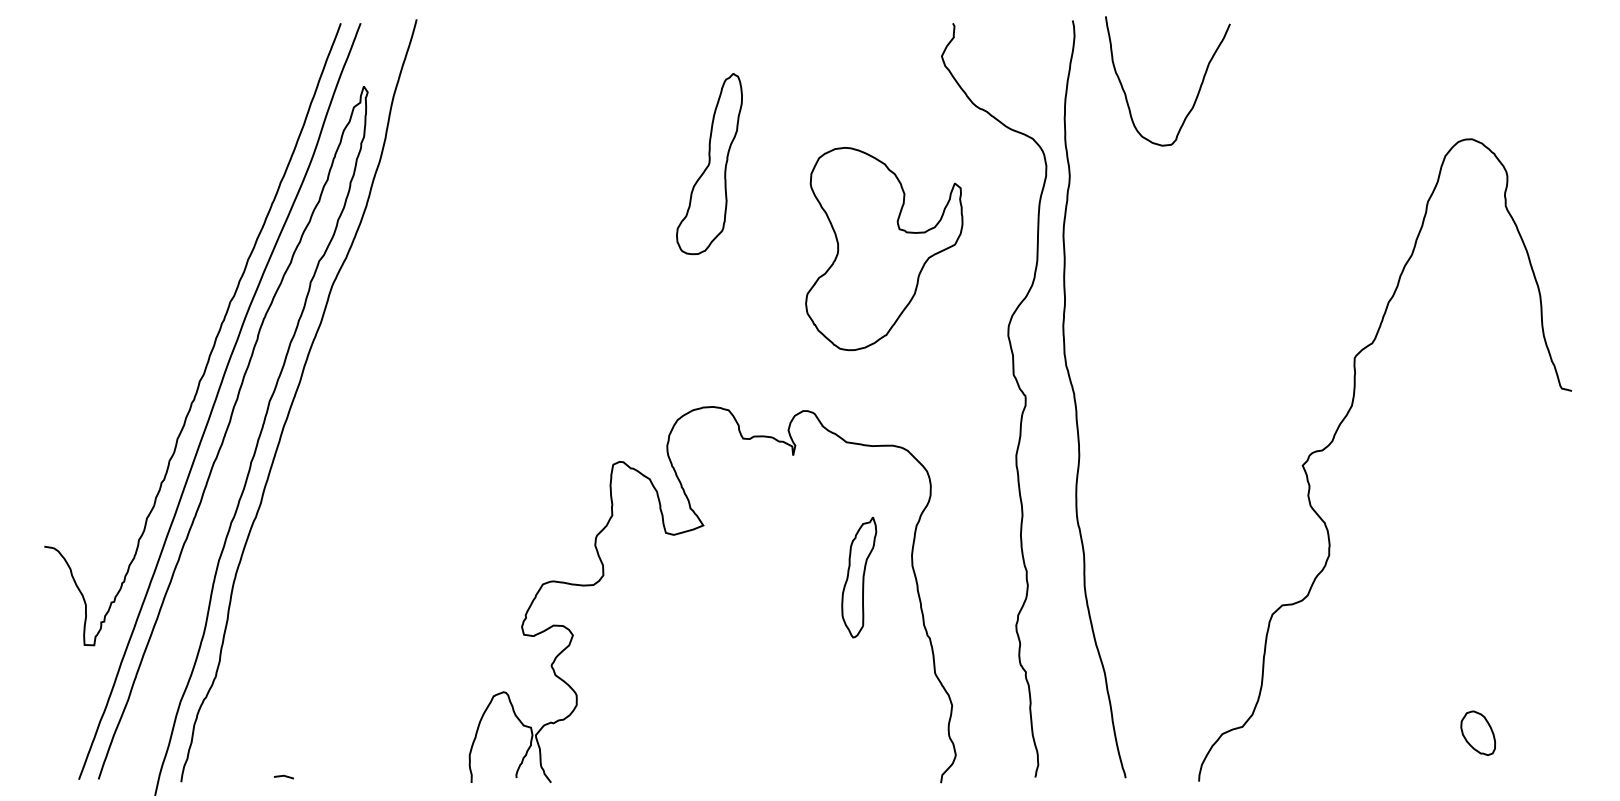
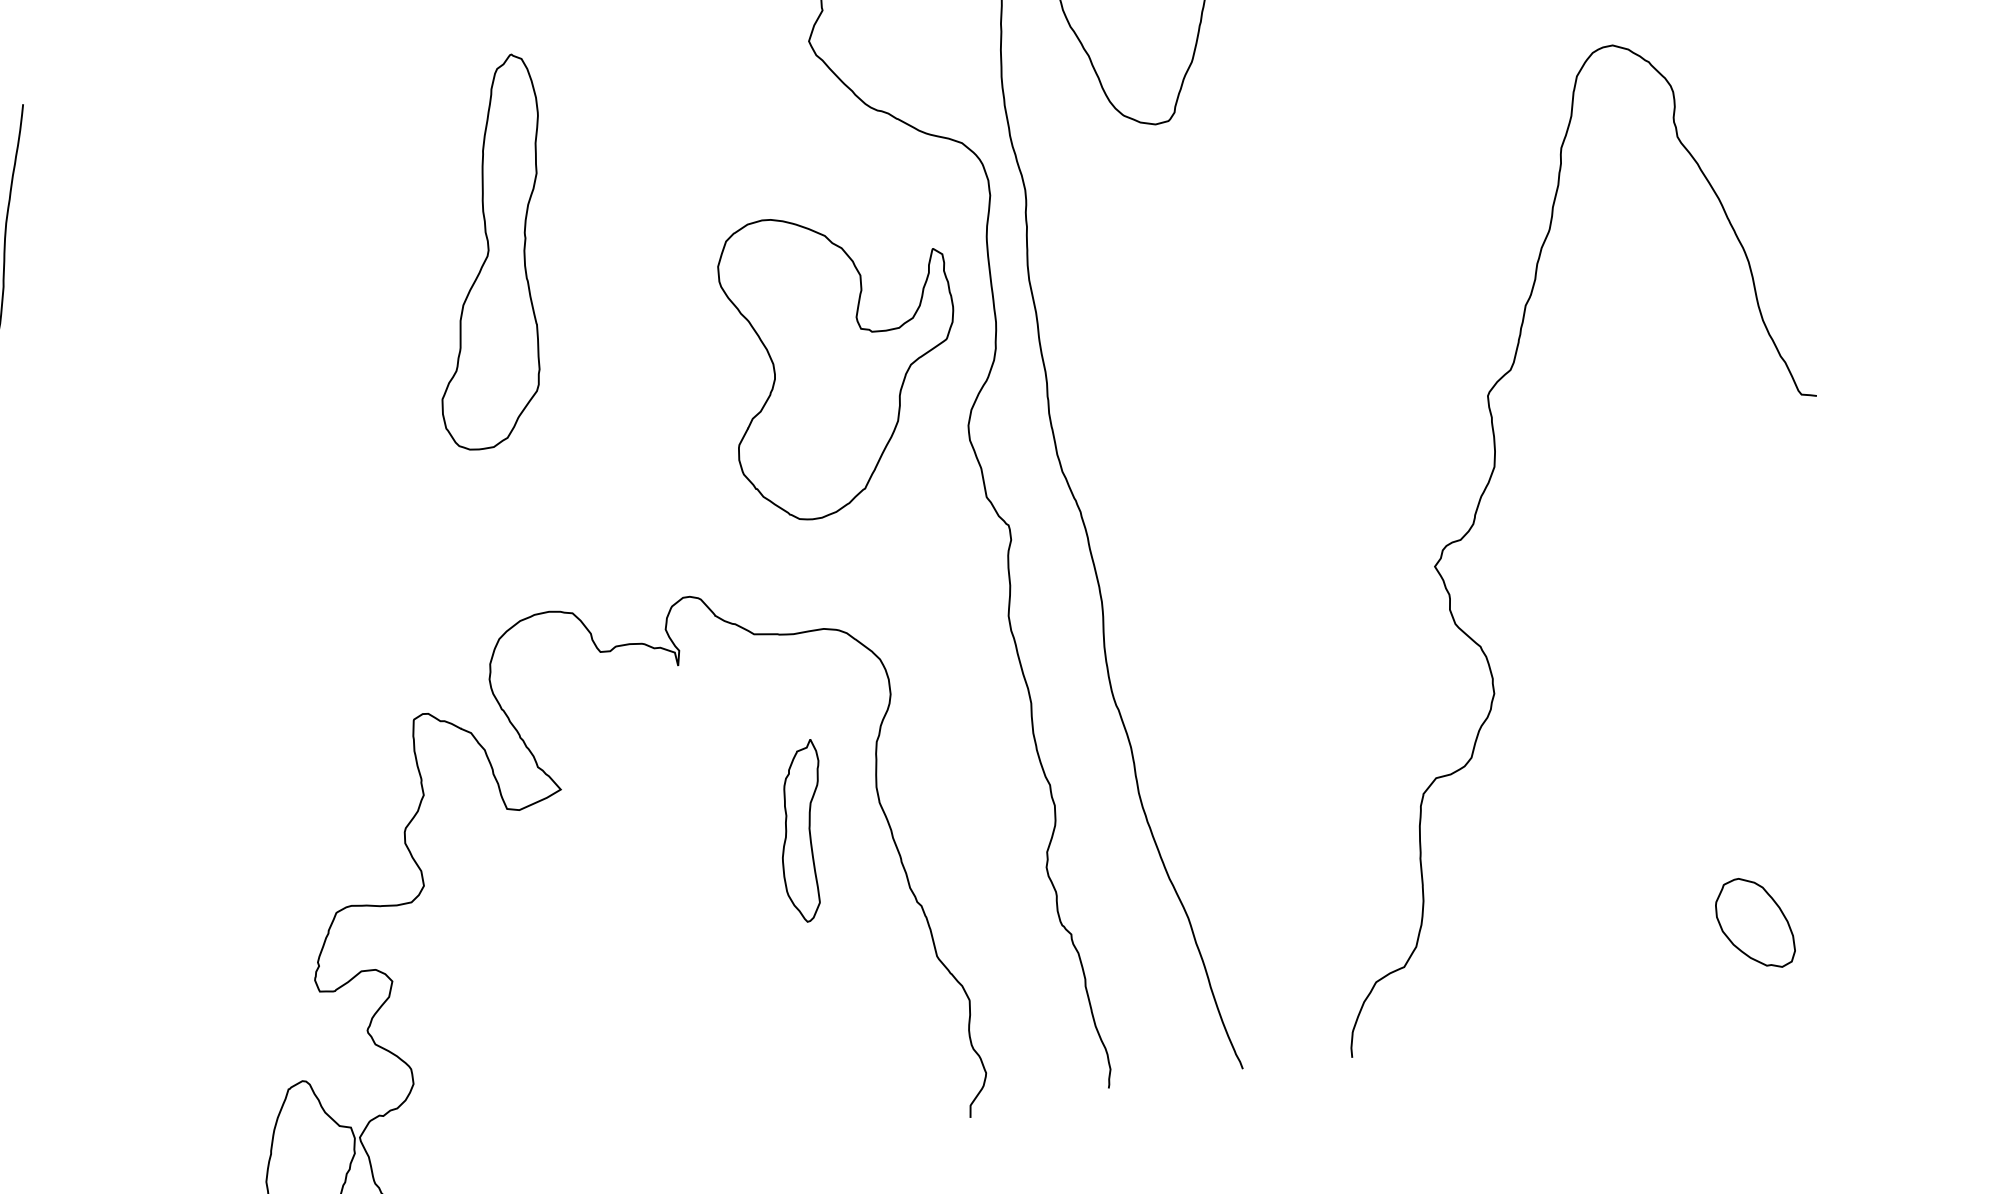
part: (709, 163) -> (488, 252), size x1.43
part: (884, 249) -> (843, 362), moved
part: (1478, 733) -> (1755, 923), size x1.43

